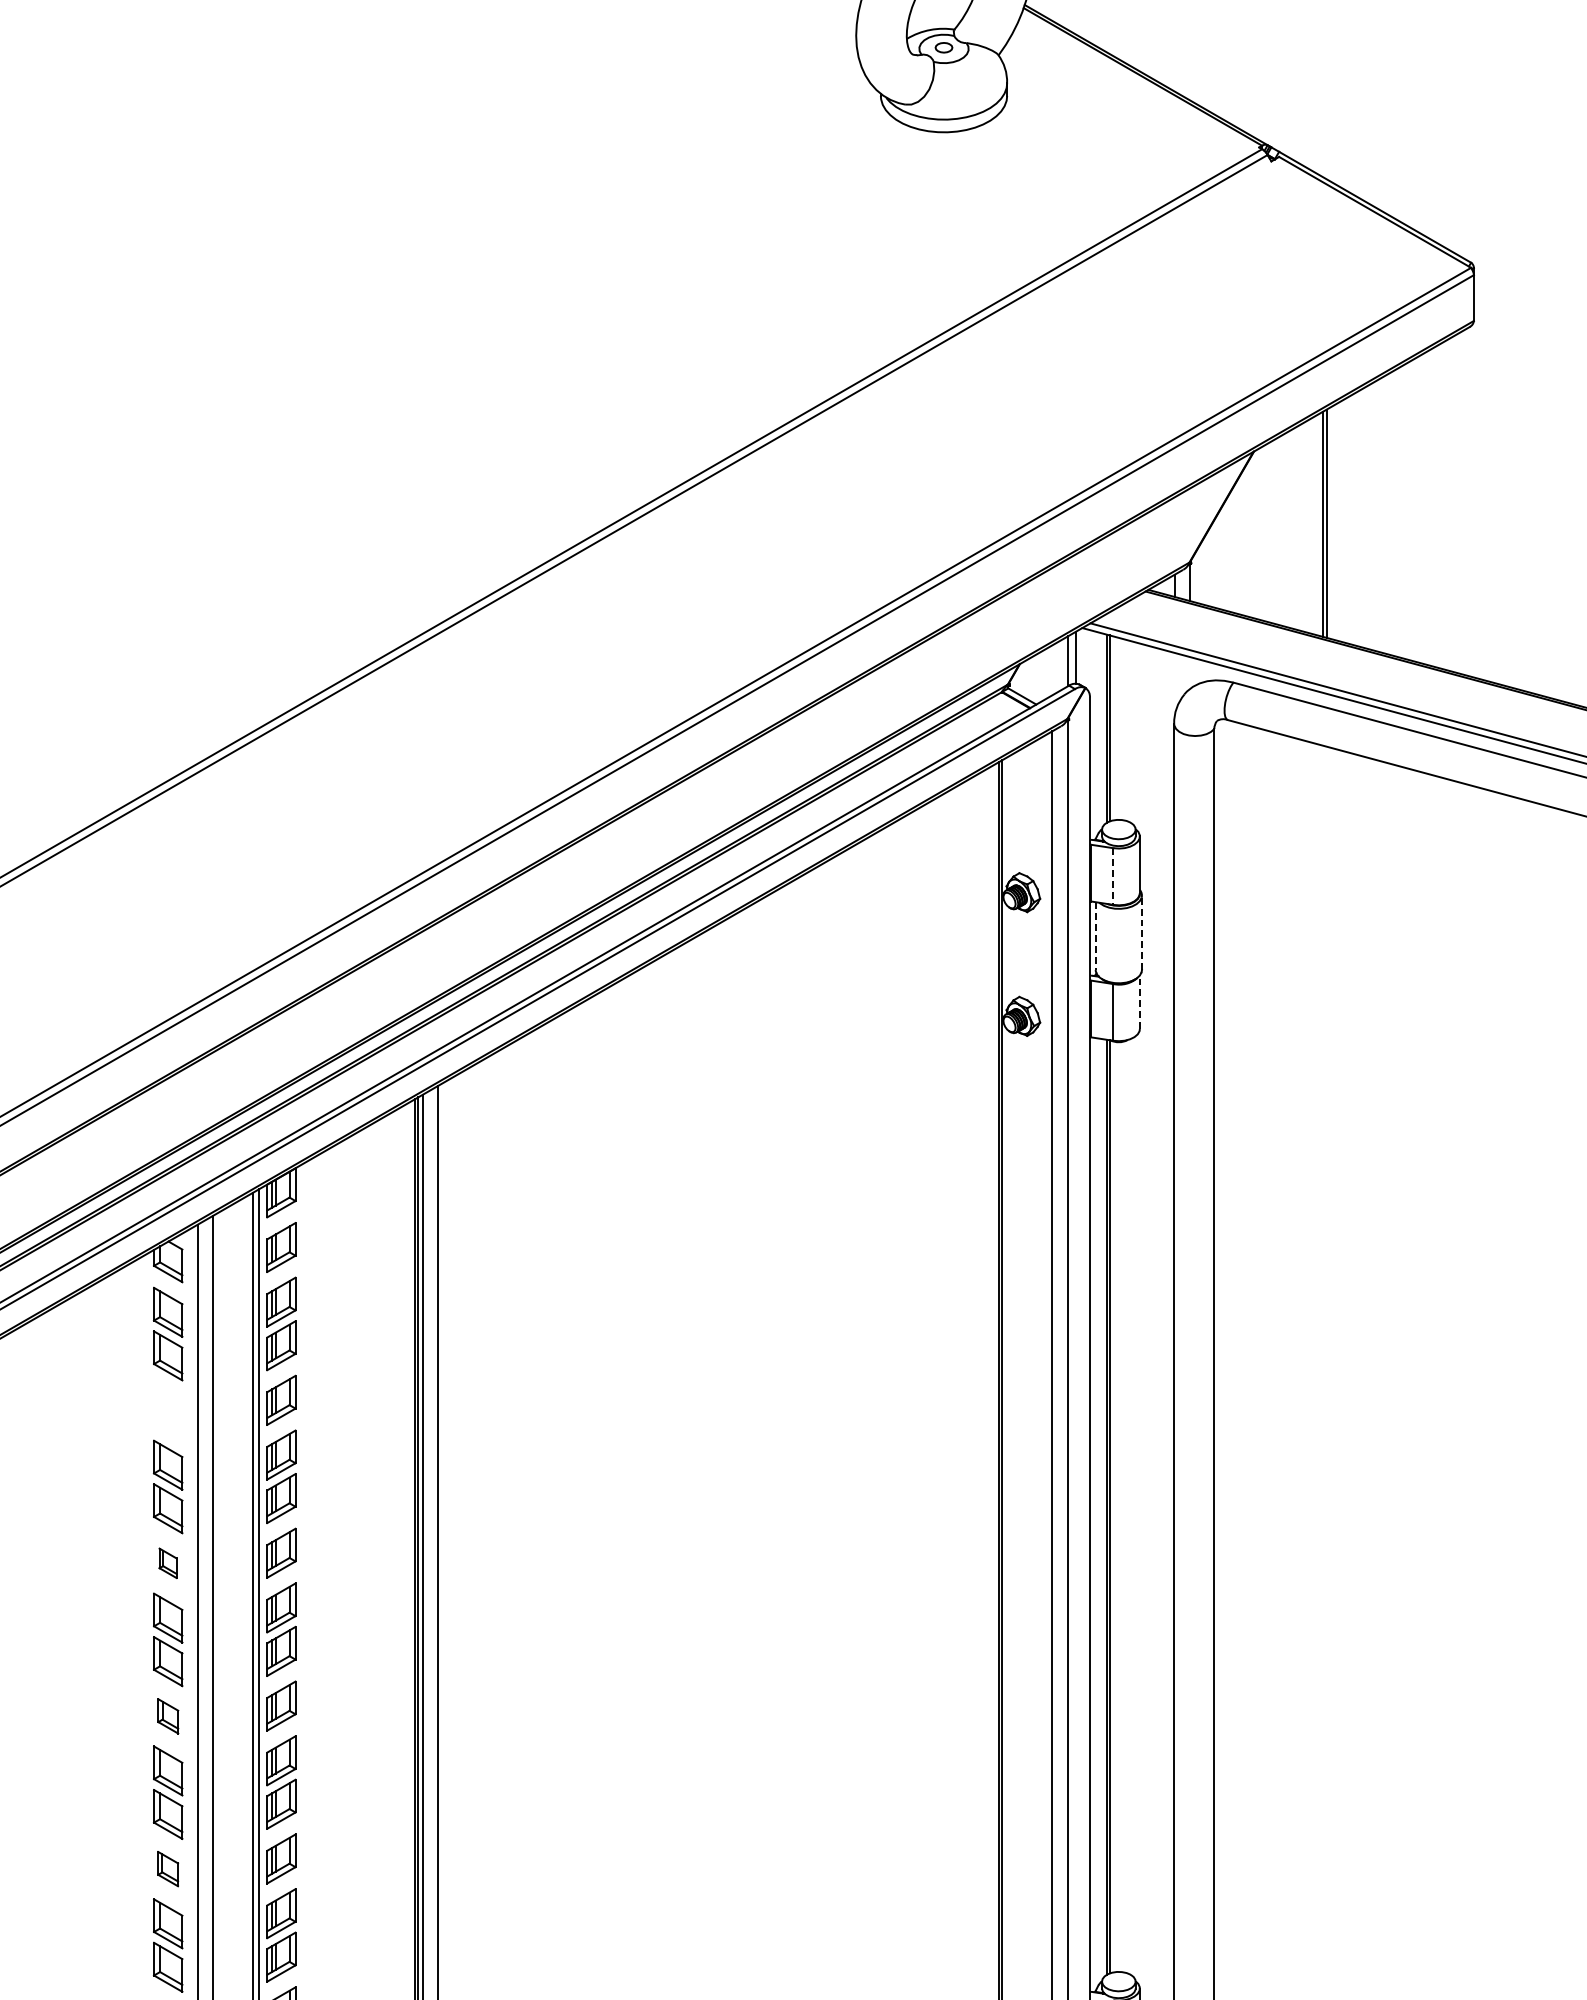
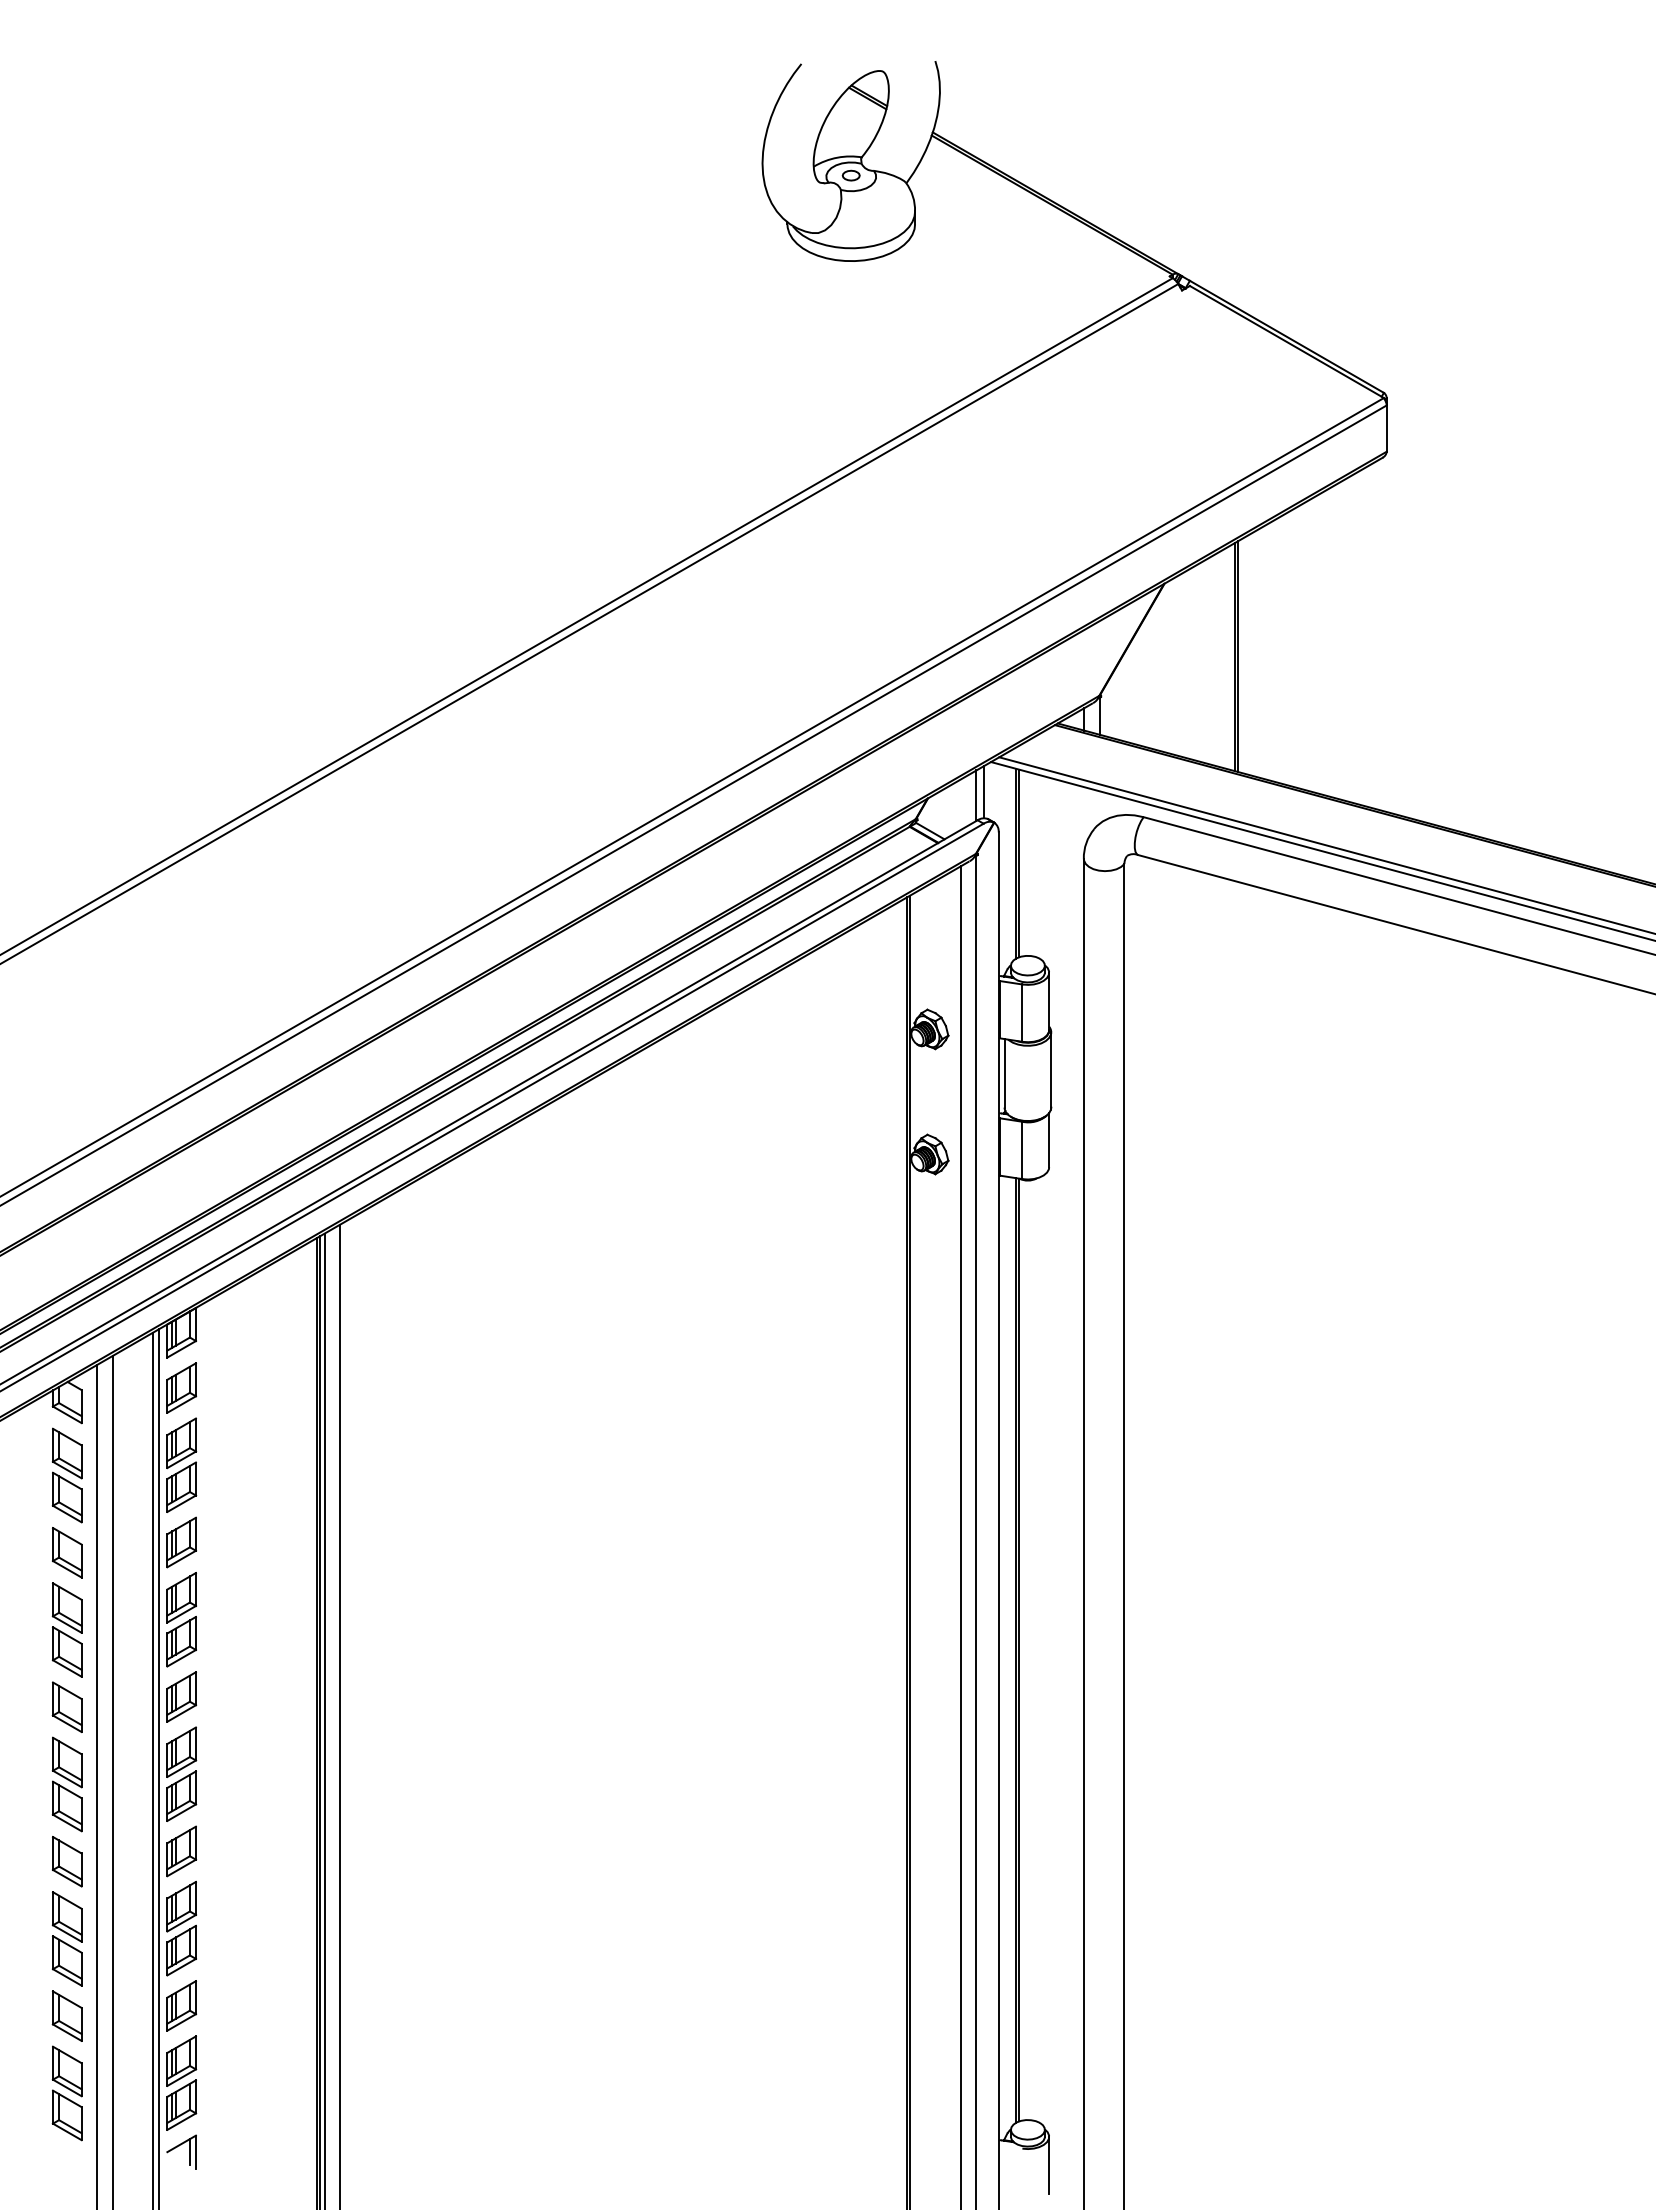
line: (1113, 876) -> (1022, 1013), dashed -> solid
line: (1142, 932) -> (1051, 1069), dashed -> solid
line: (1095, 936) -> (1004, 1073), dashed -> solid
line: (1140, 1001) -> (1049, 1139), dashed -> solid
part: (168, 1410) -> (67, 1552), added
part: (167, 1562) -> (66, 1706), size x1.67
part: (168, 1716) -> (67, 1861), size x1.43
part: (167, 1868) -> (66, 2015), size x1.43

